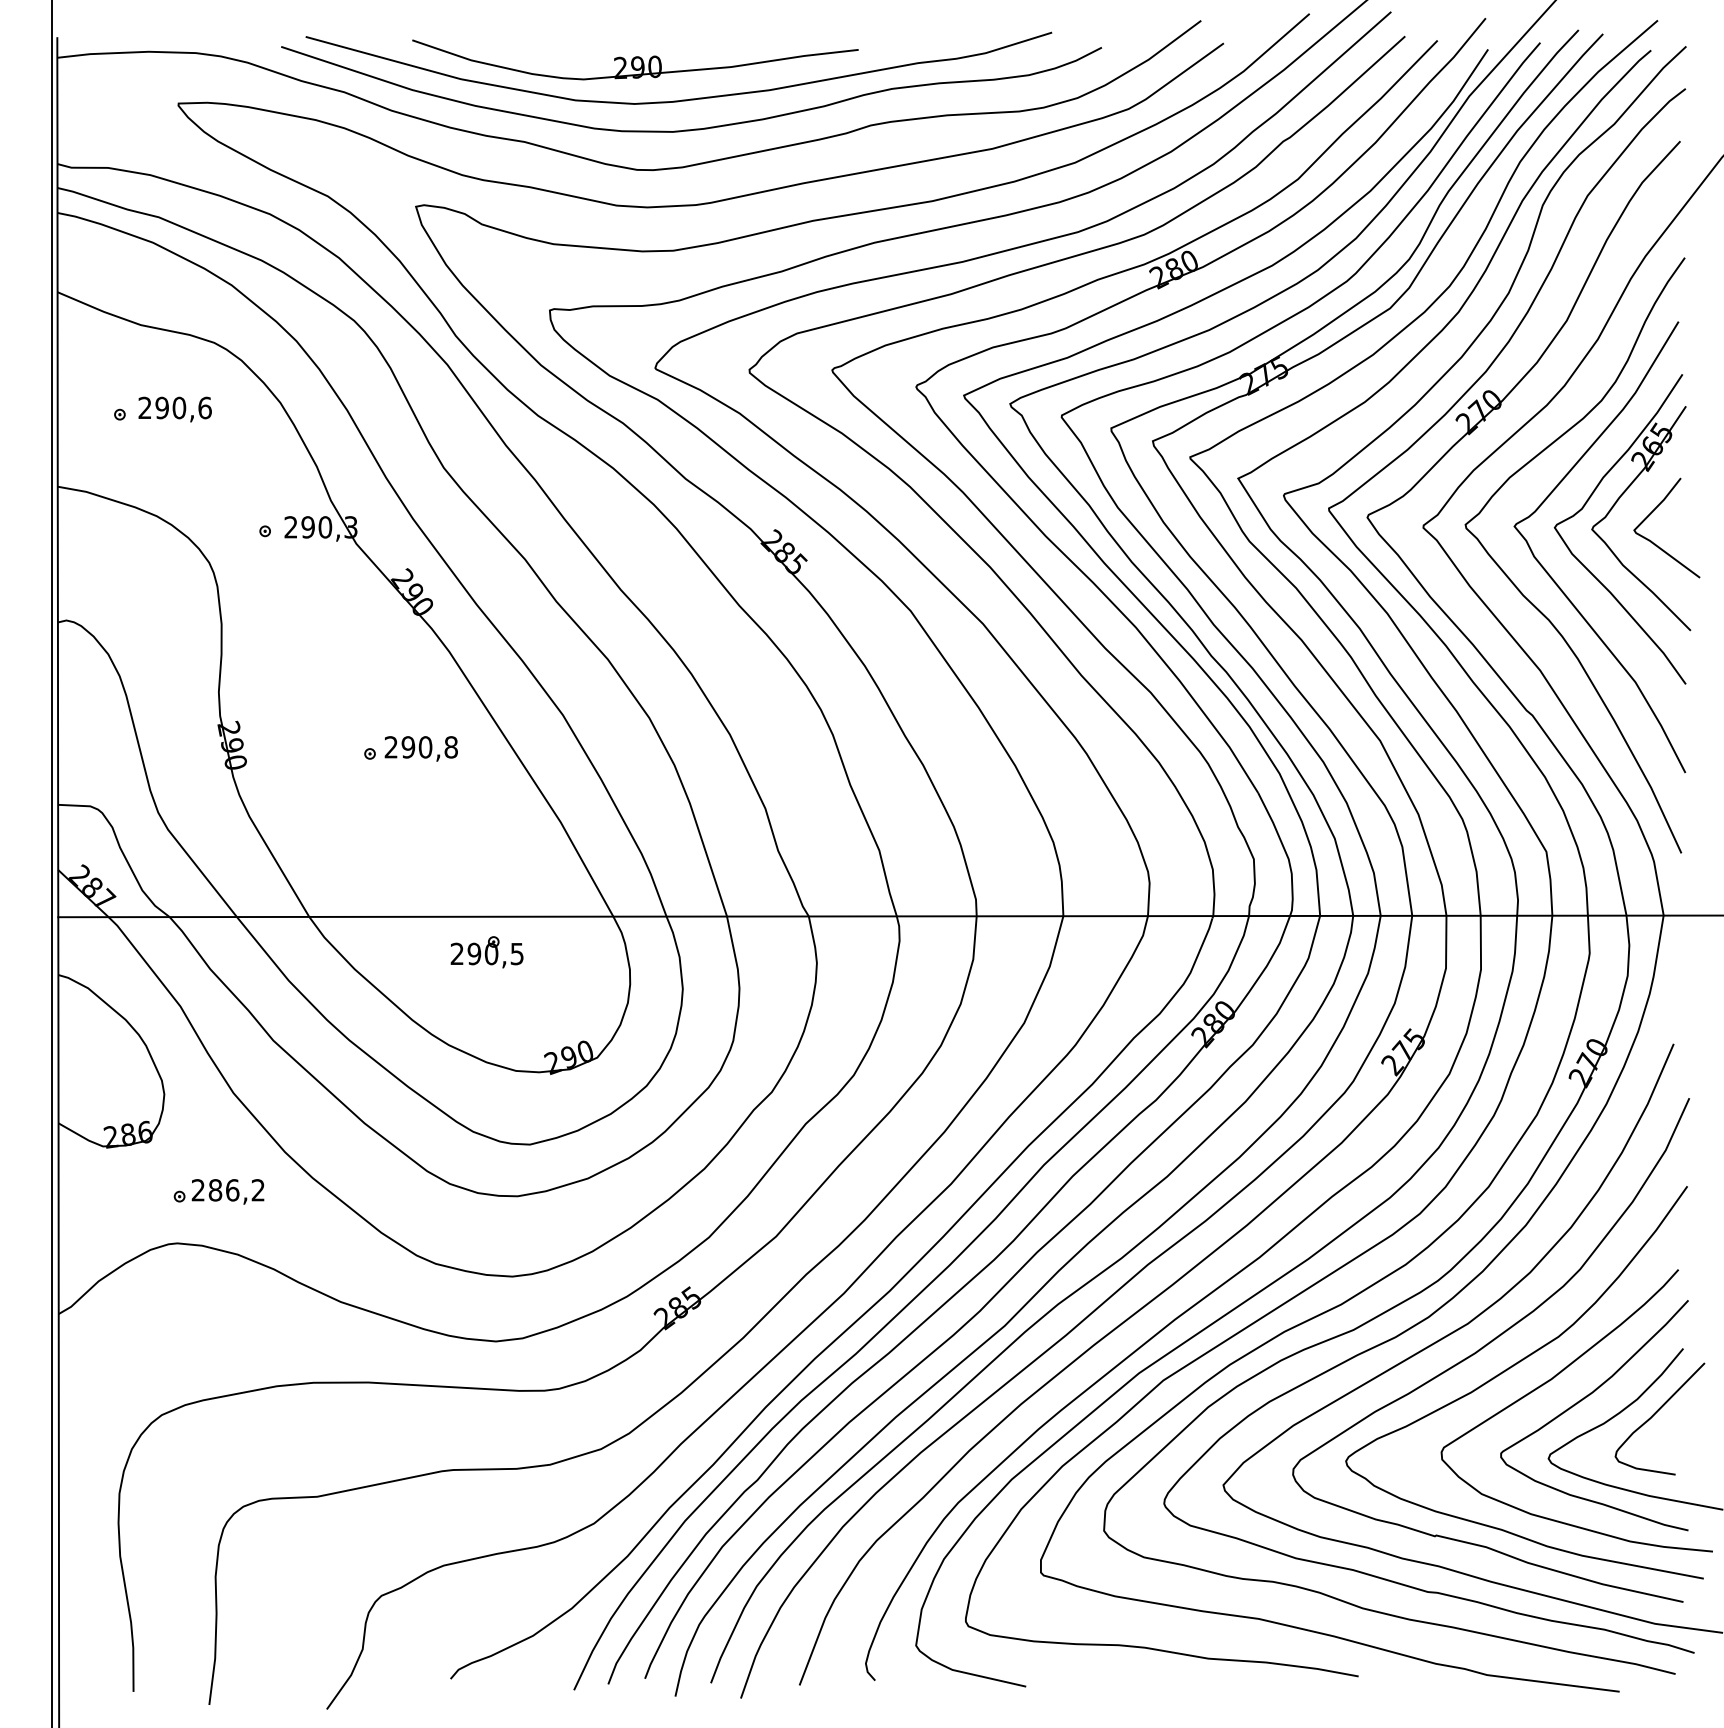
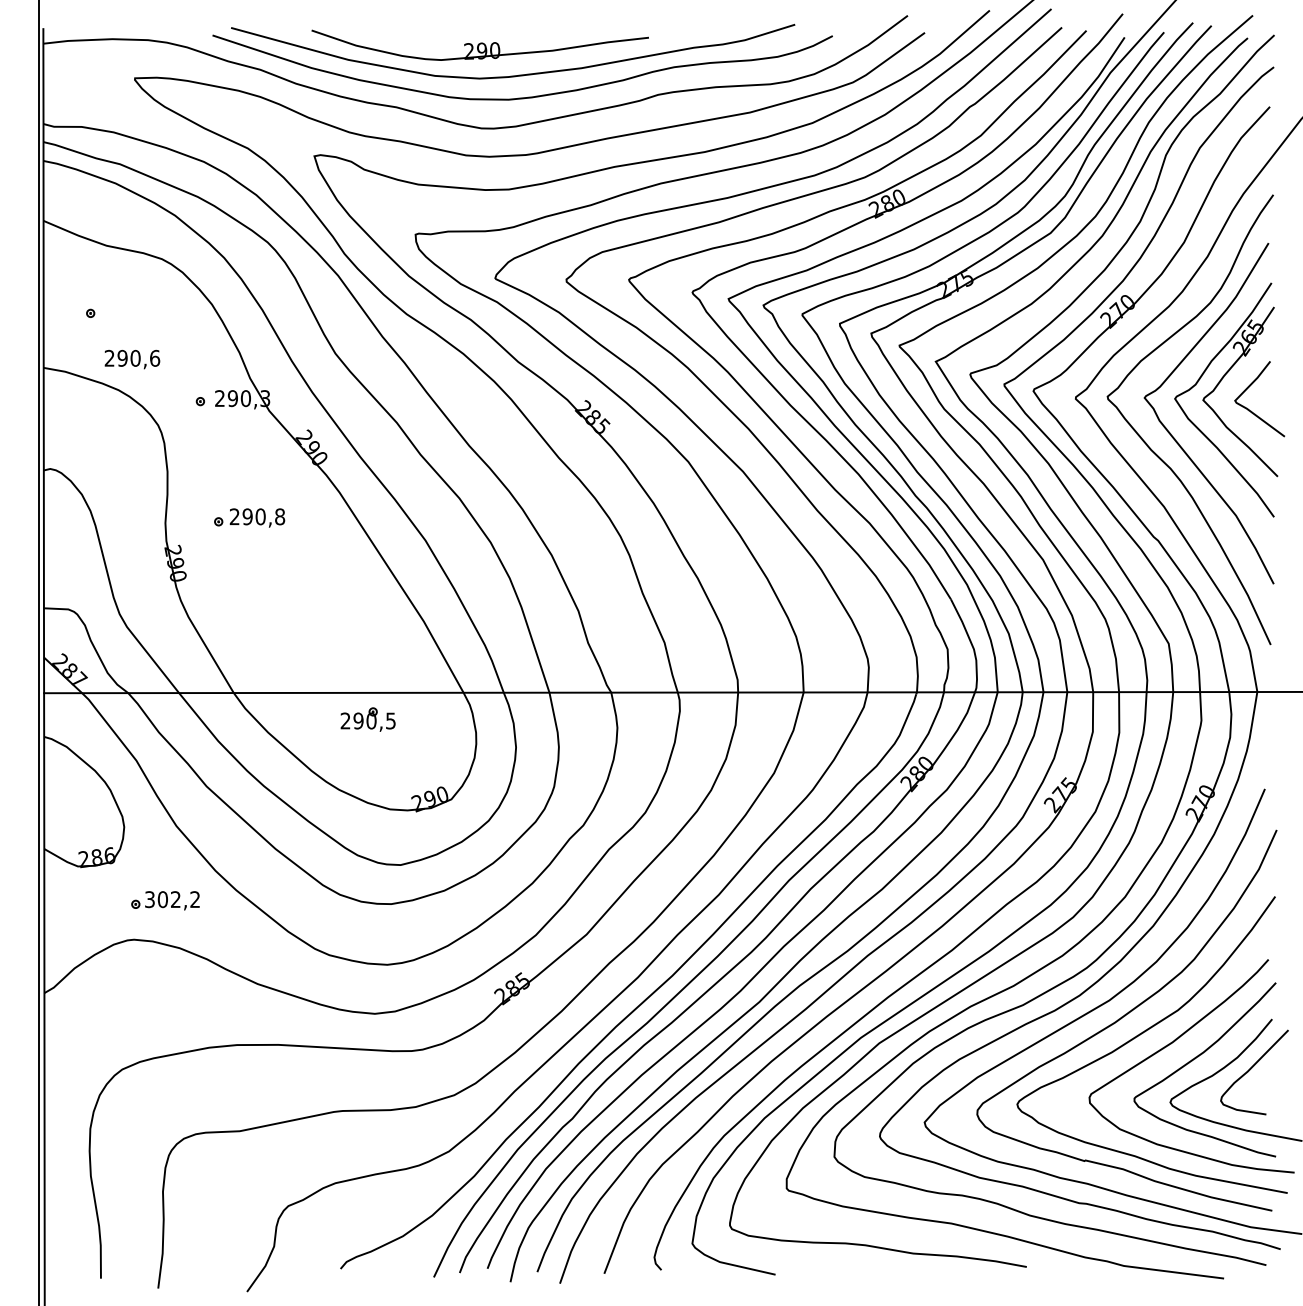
text: (175, 409) -> (132, 359), moved
part: (410, 748) -> (249, 517), moved
text: (214, 1190) -> (162, 899), 286,2 -> 302,2

